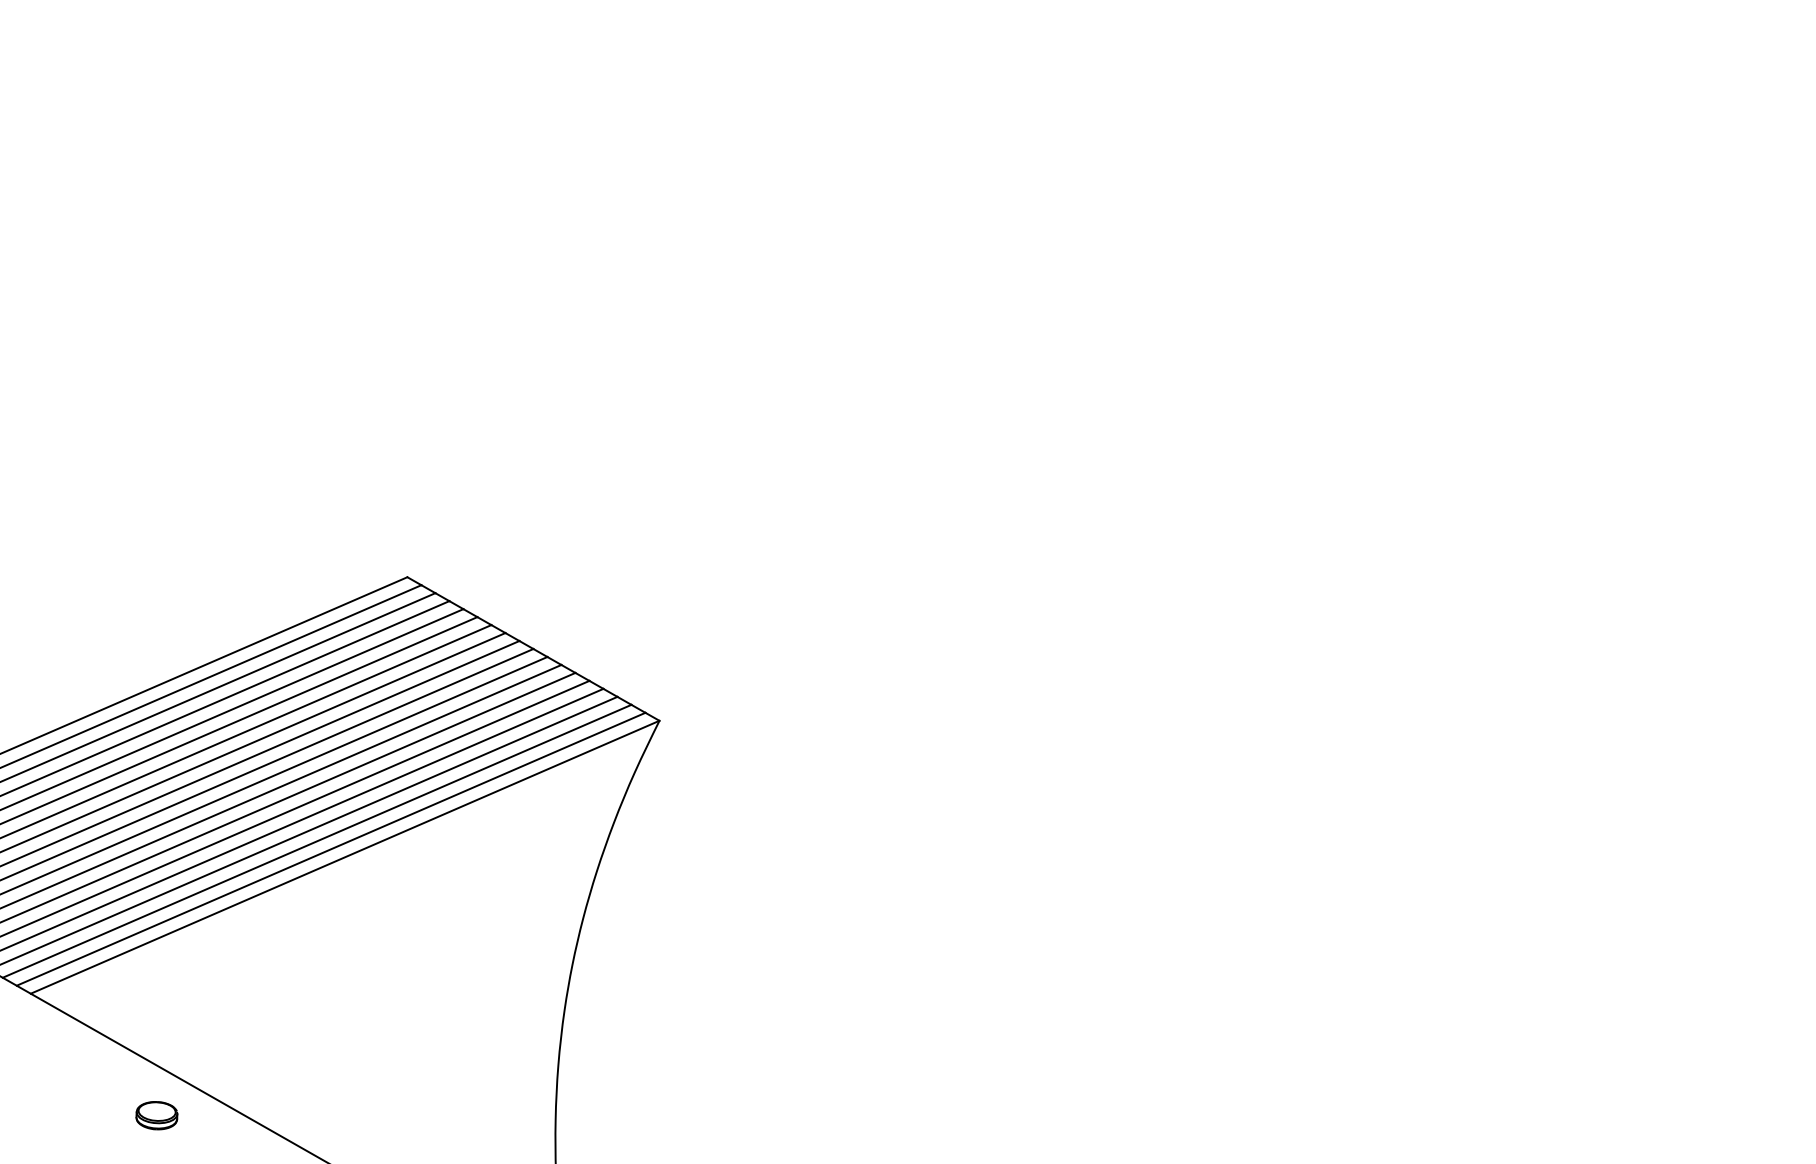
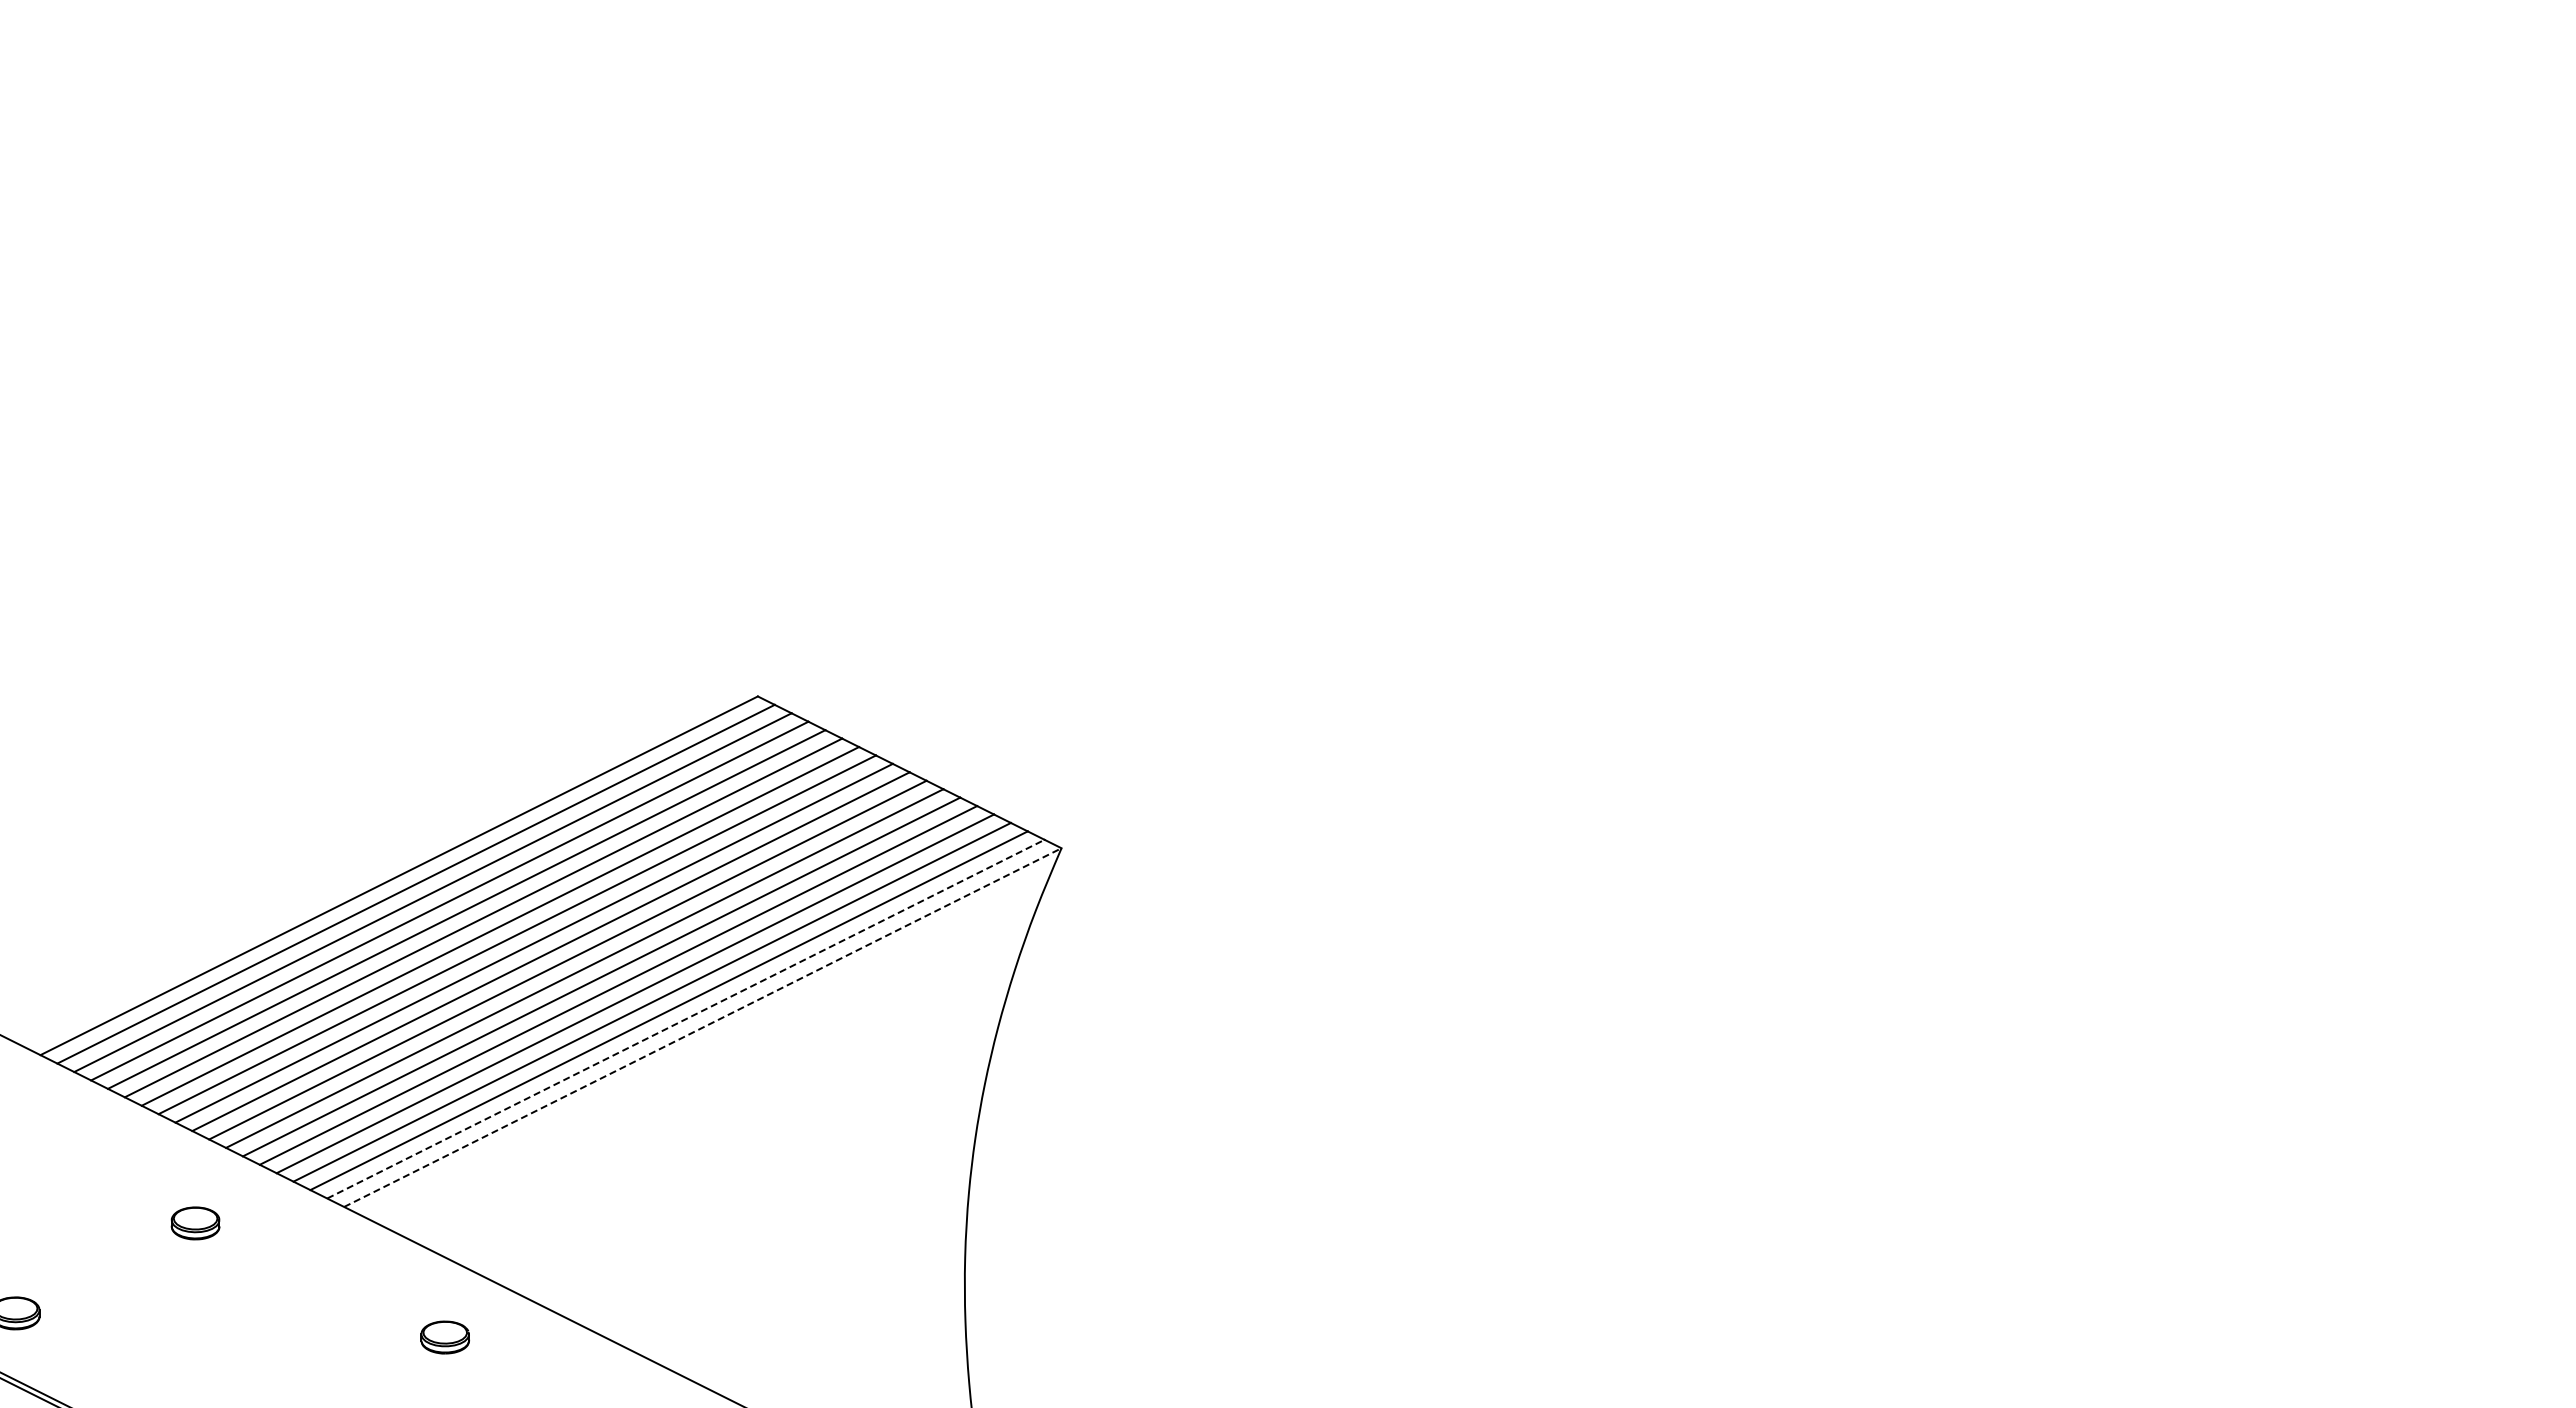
line: (331, 848) -> (686, 1018), solid -> dashed
line: (345, 857) -> (703, 1027), solid -> dashed
part: (156, 1115) -> (444, 1337), moved

